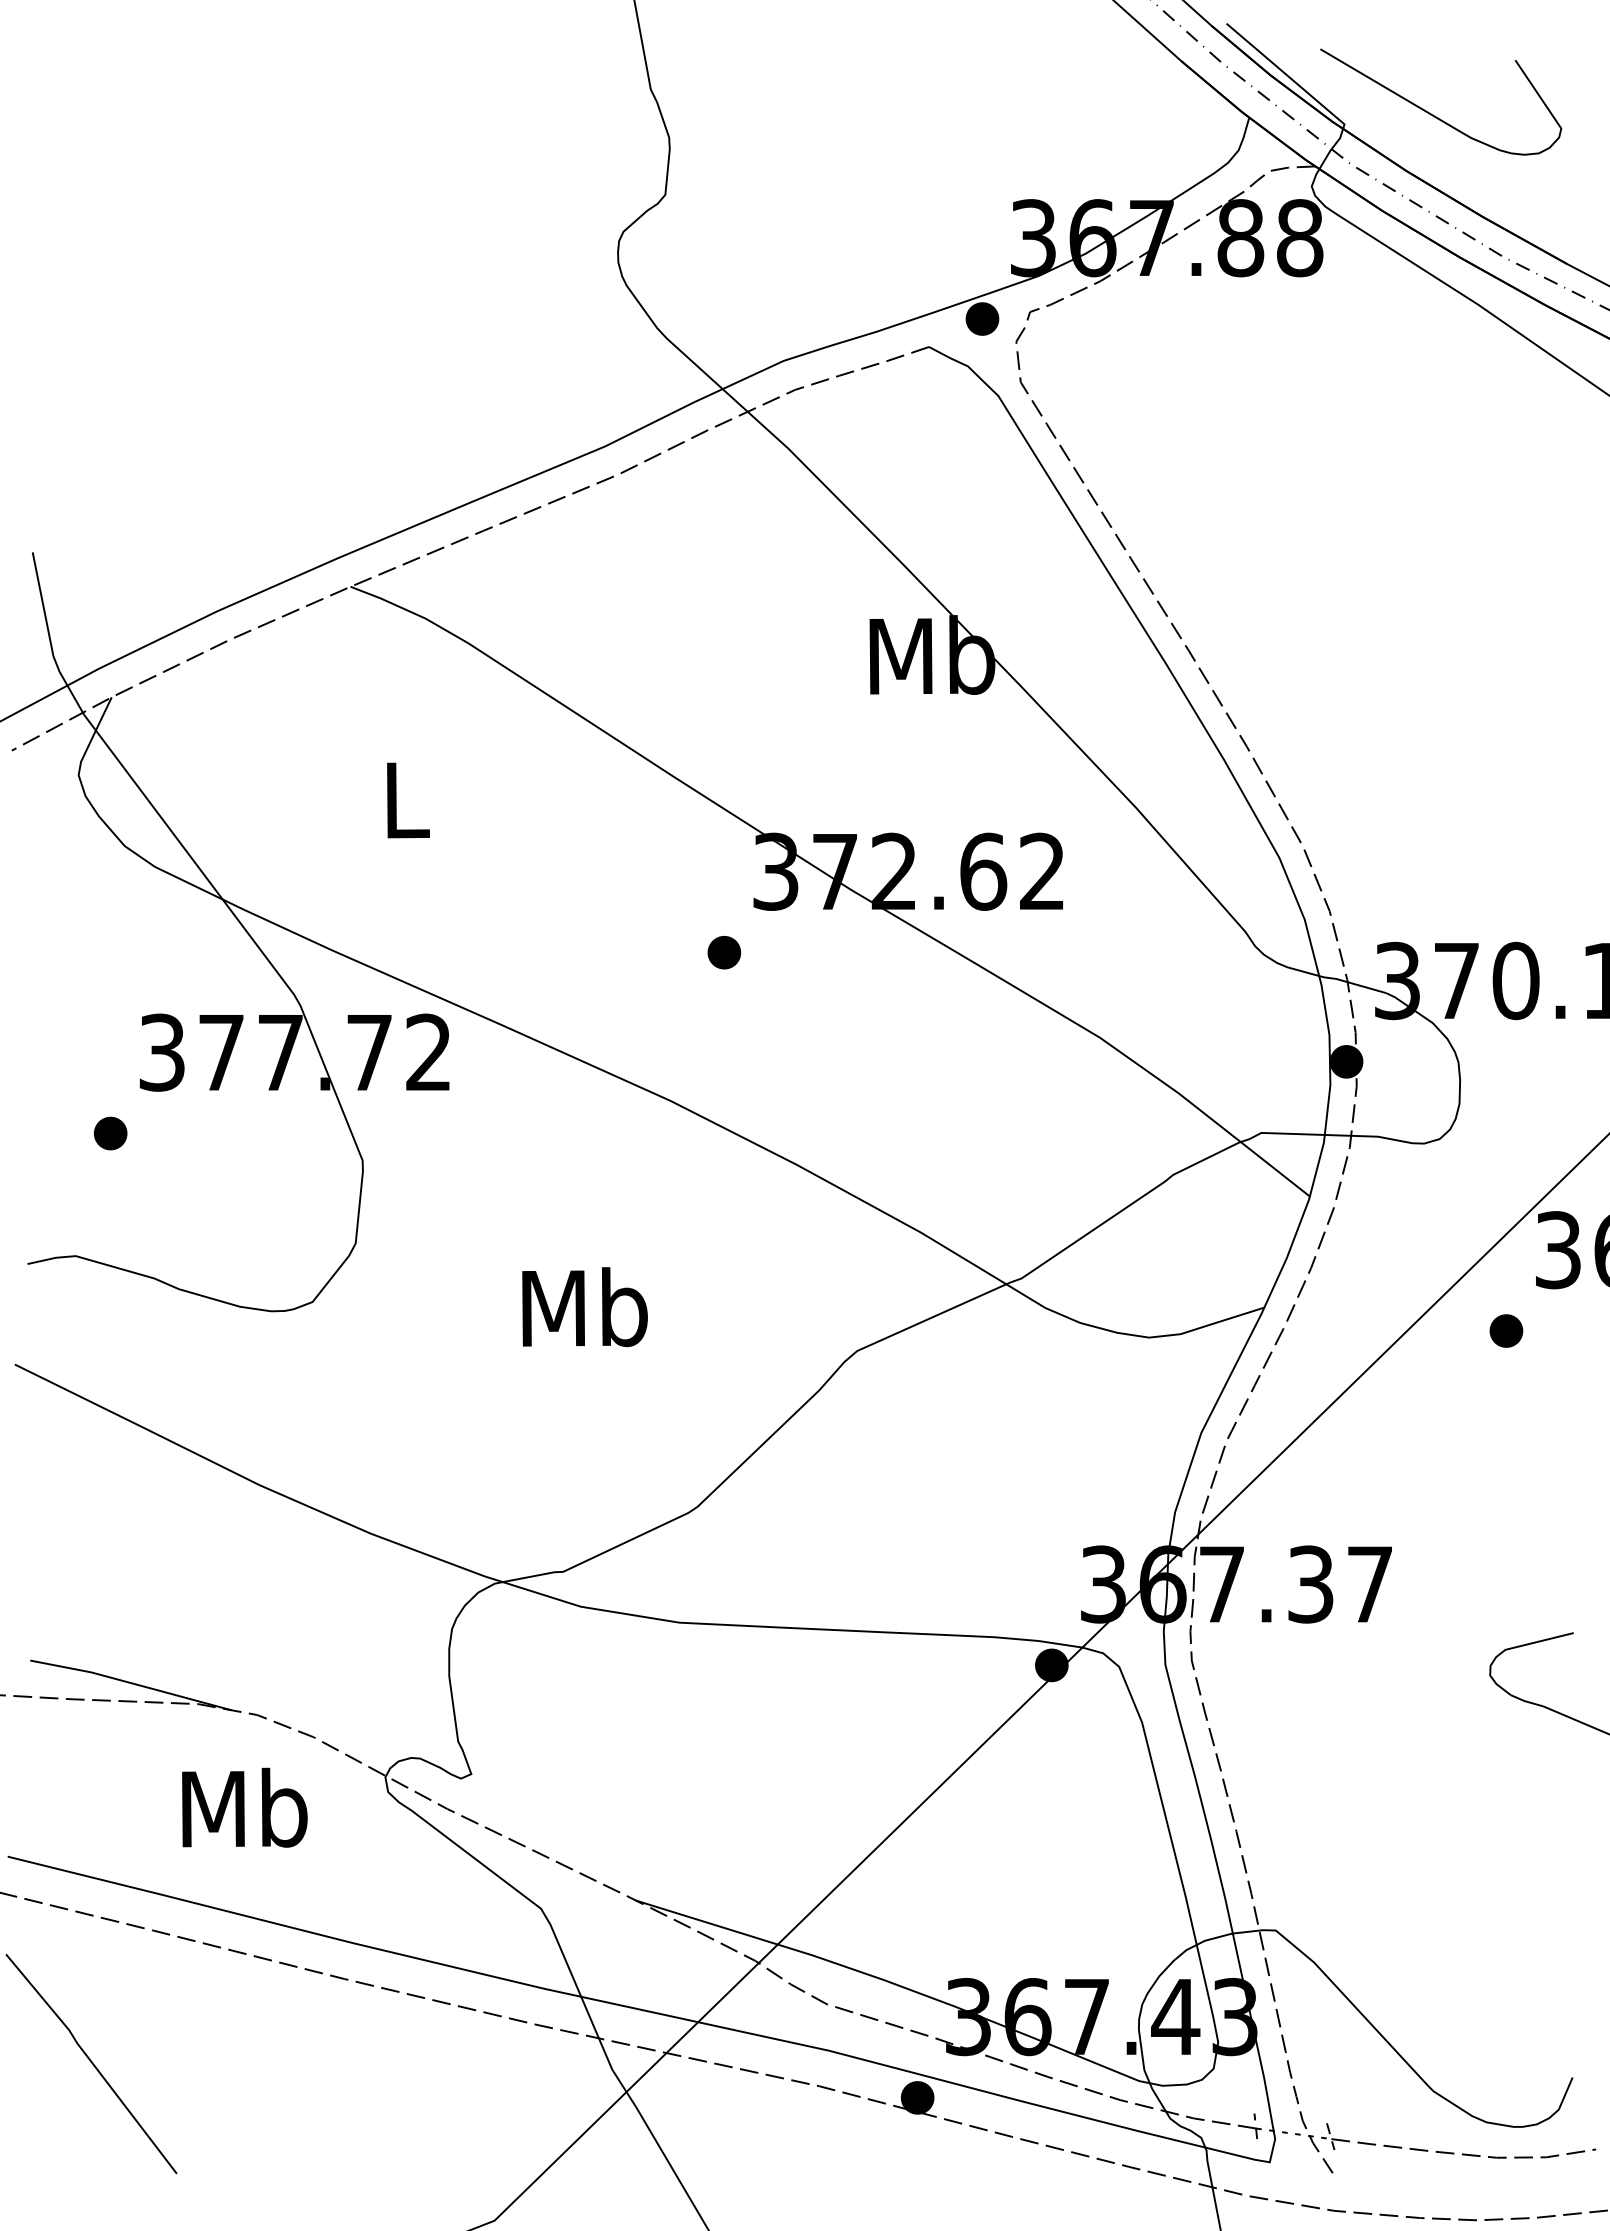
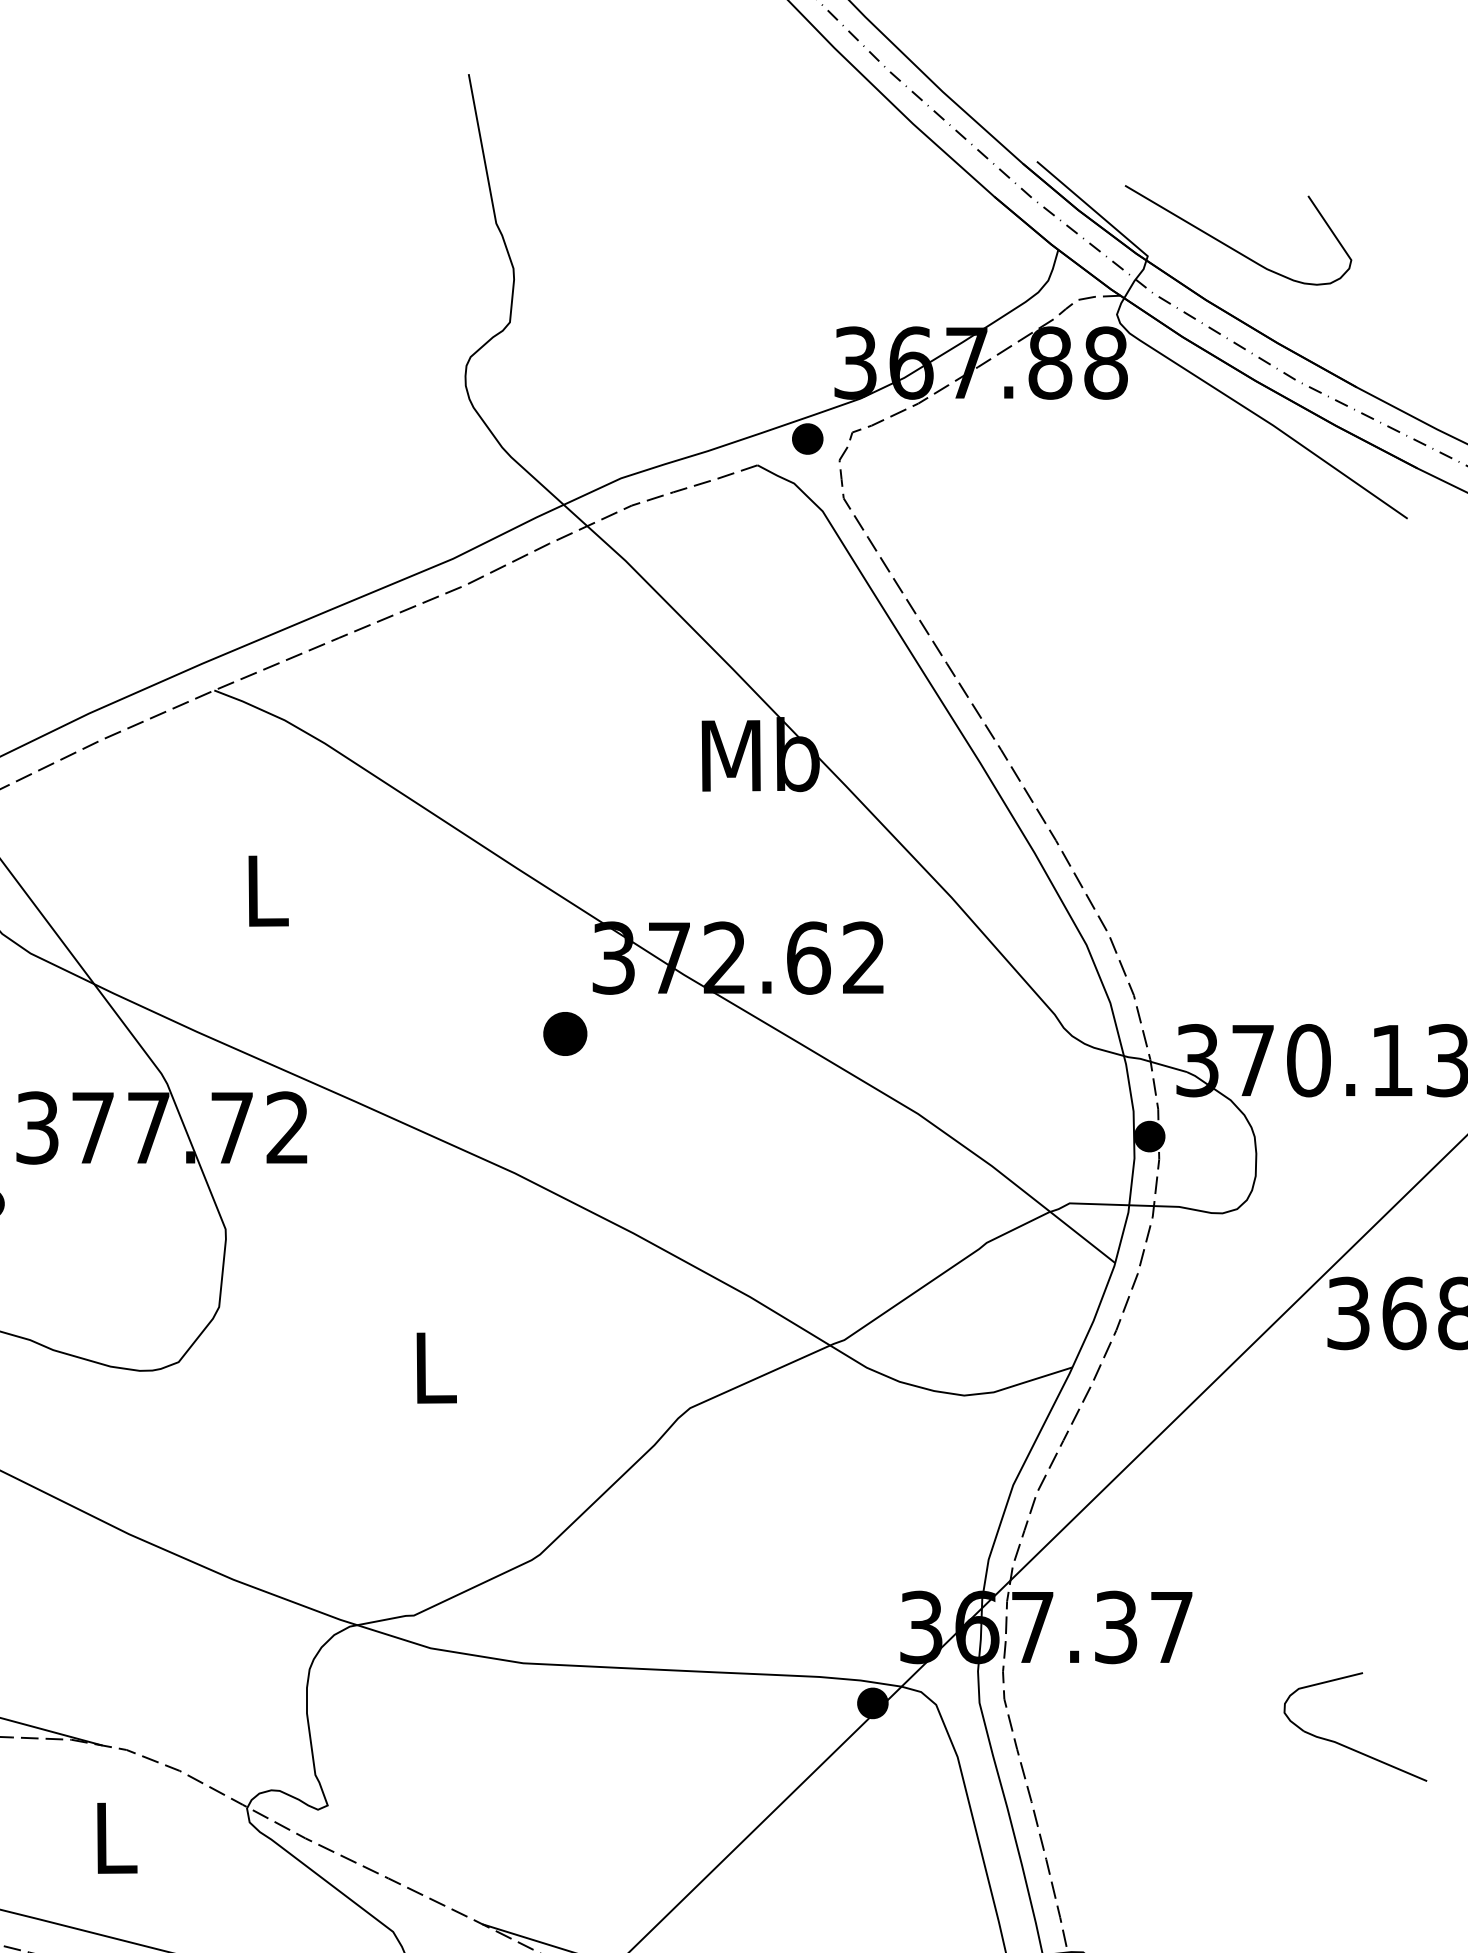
part: (724, 952) -> (565, 1033), size x1.4
text: (584, 1307) -> (434, 1367), Mb -> L
part: (1506, 1330) -> (1299, 1388), removed
text: (244, 1807) -> (114, 1836), Mb -> L

